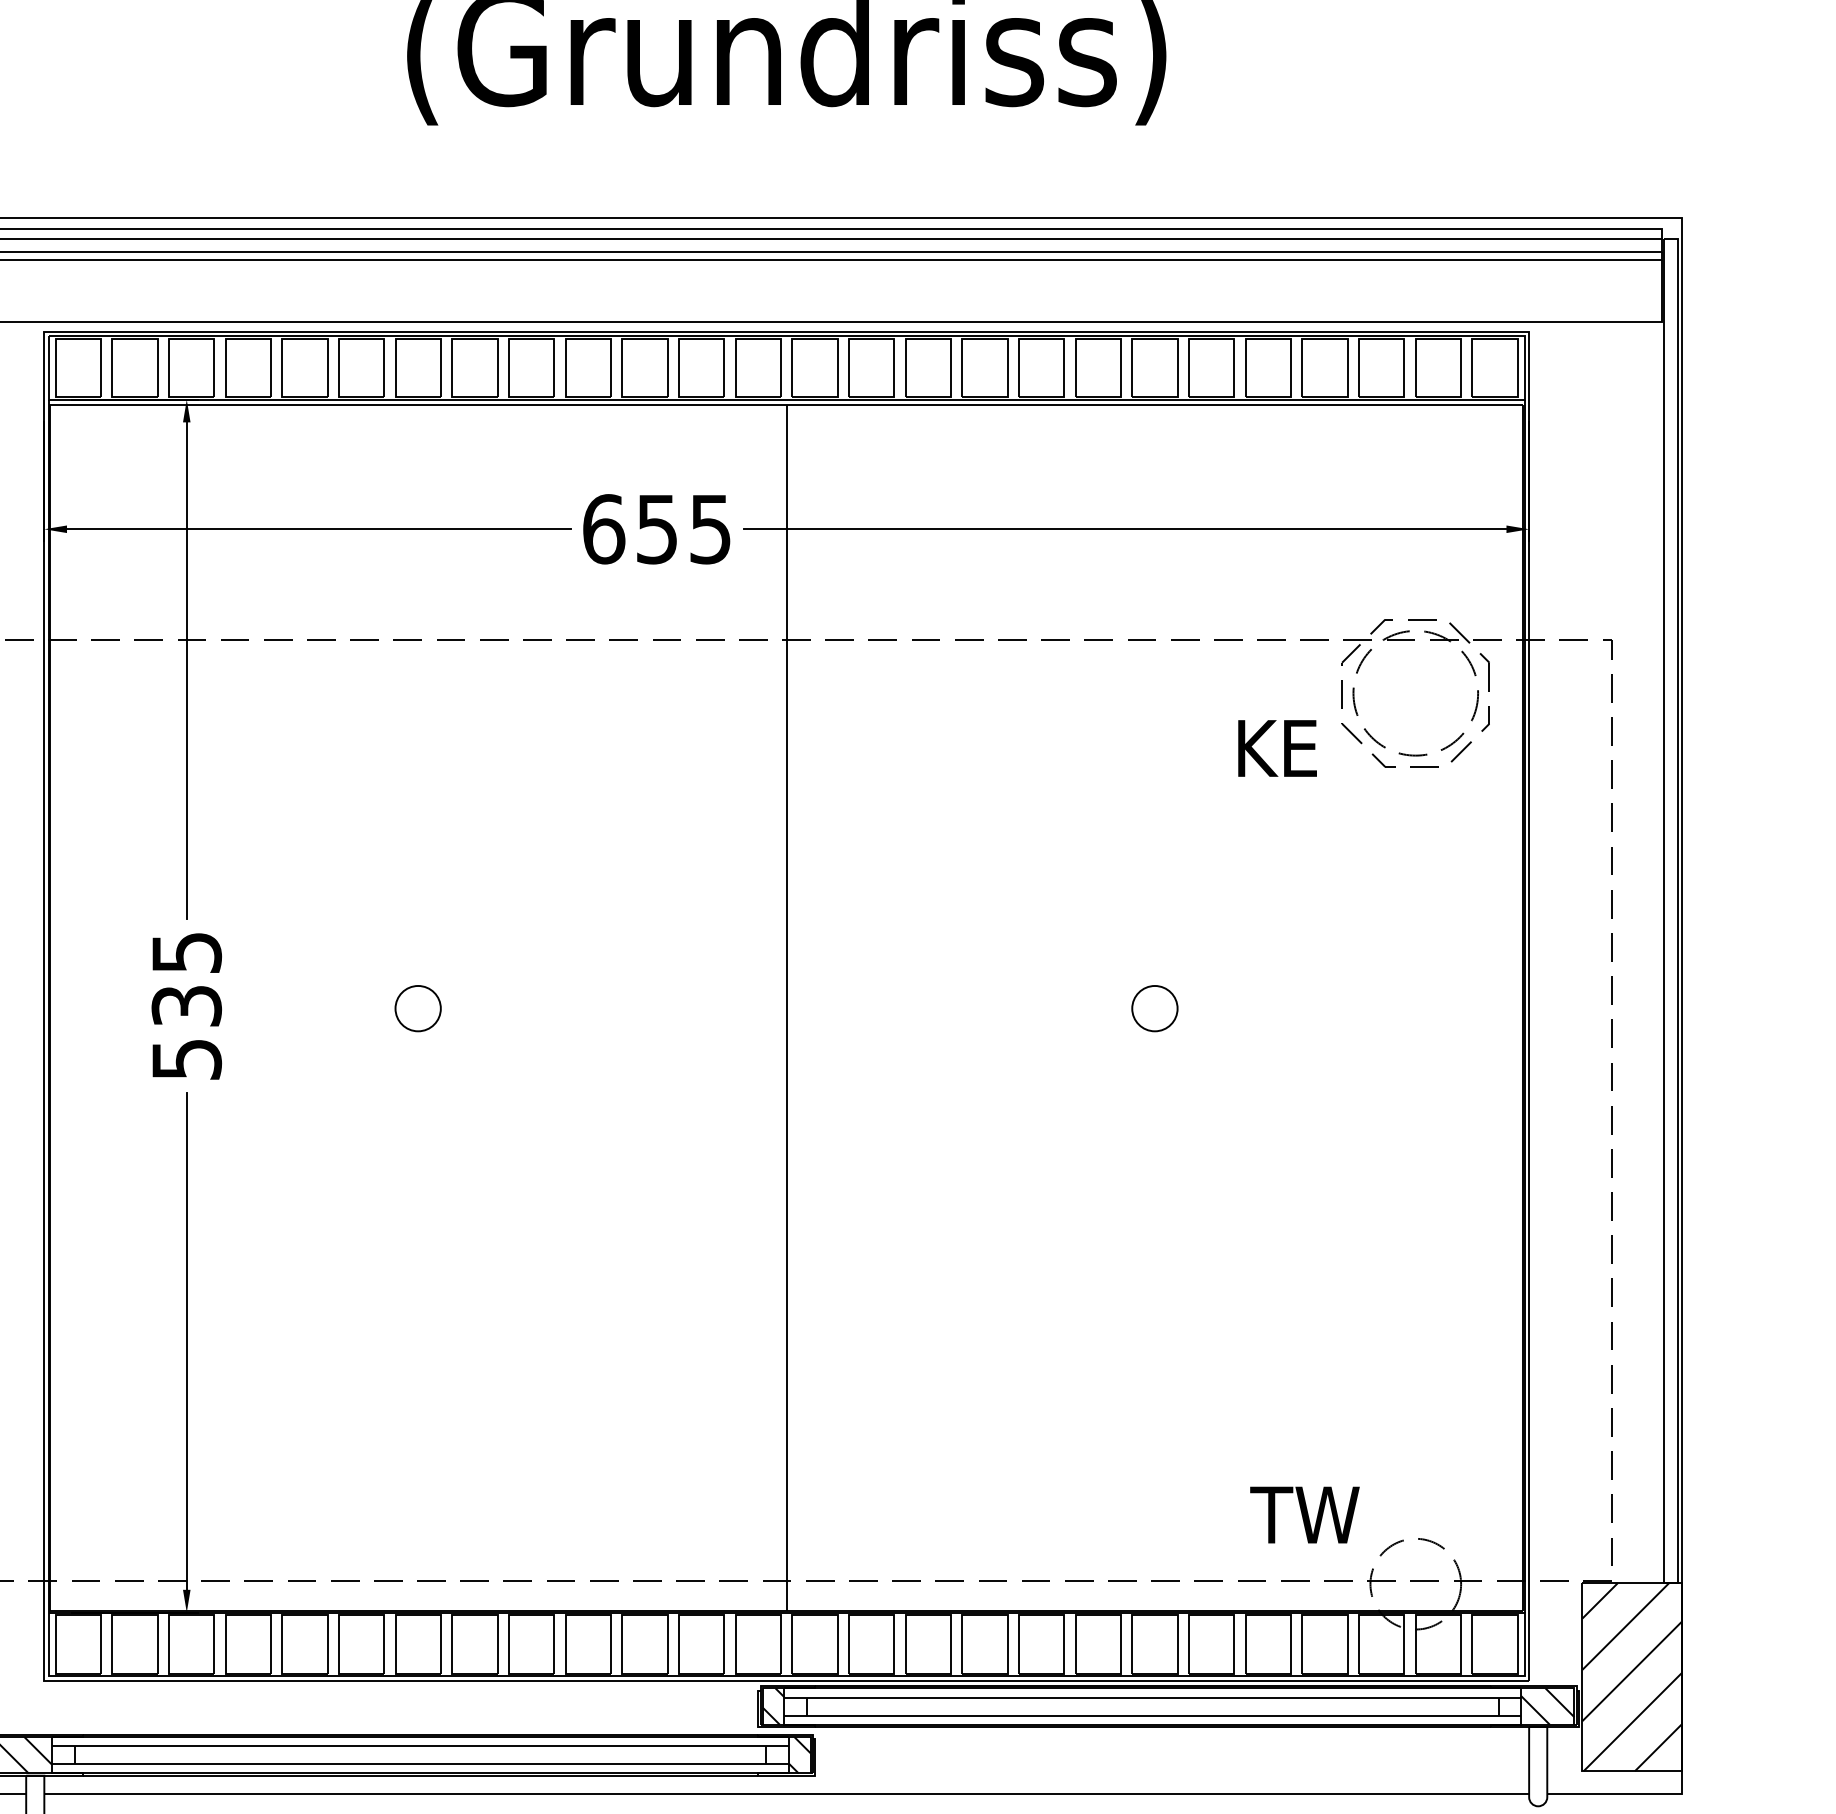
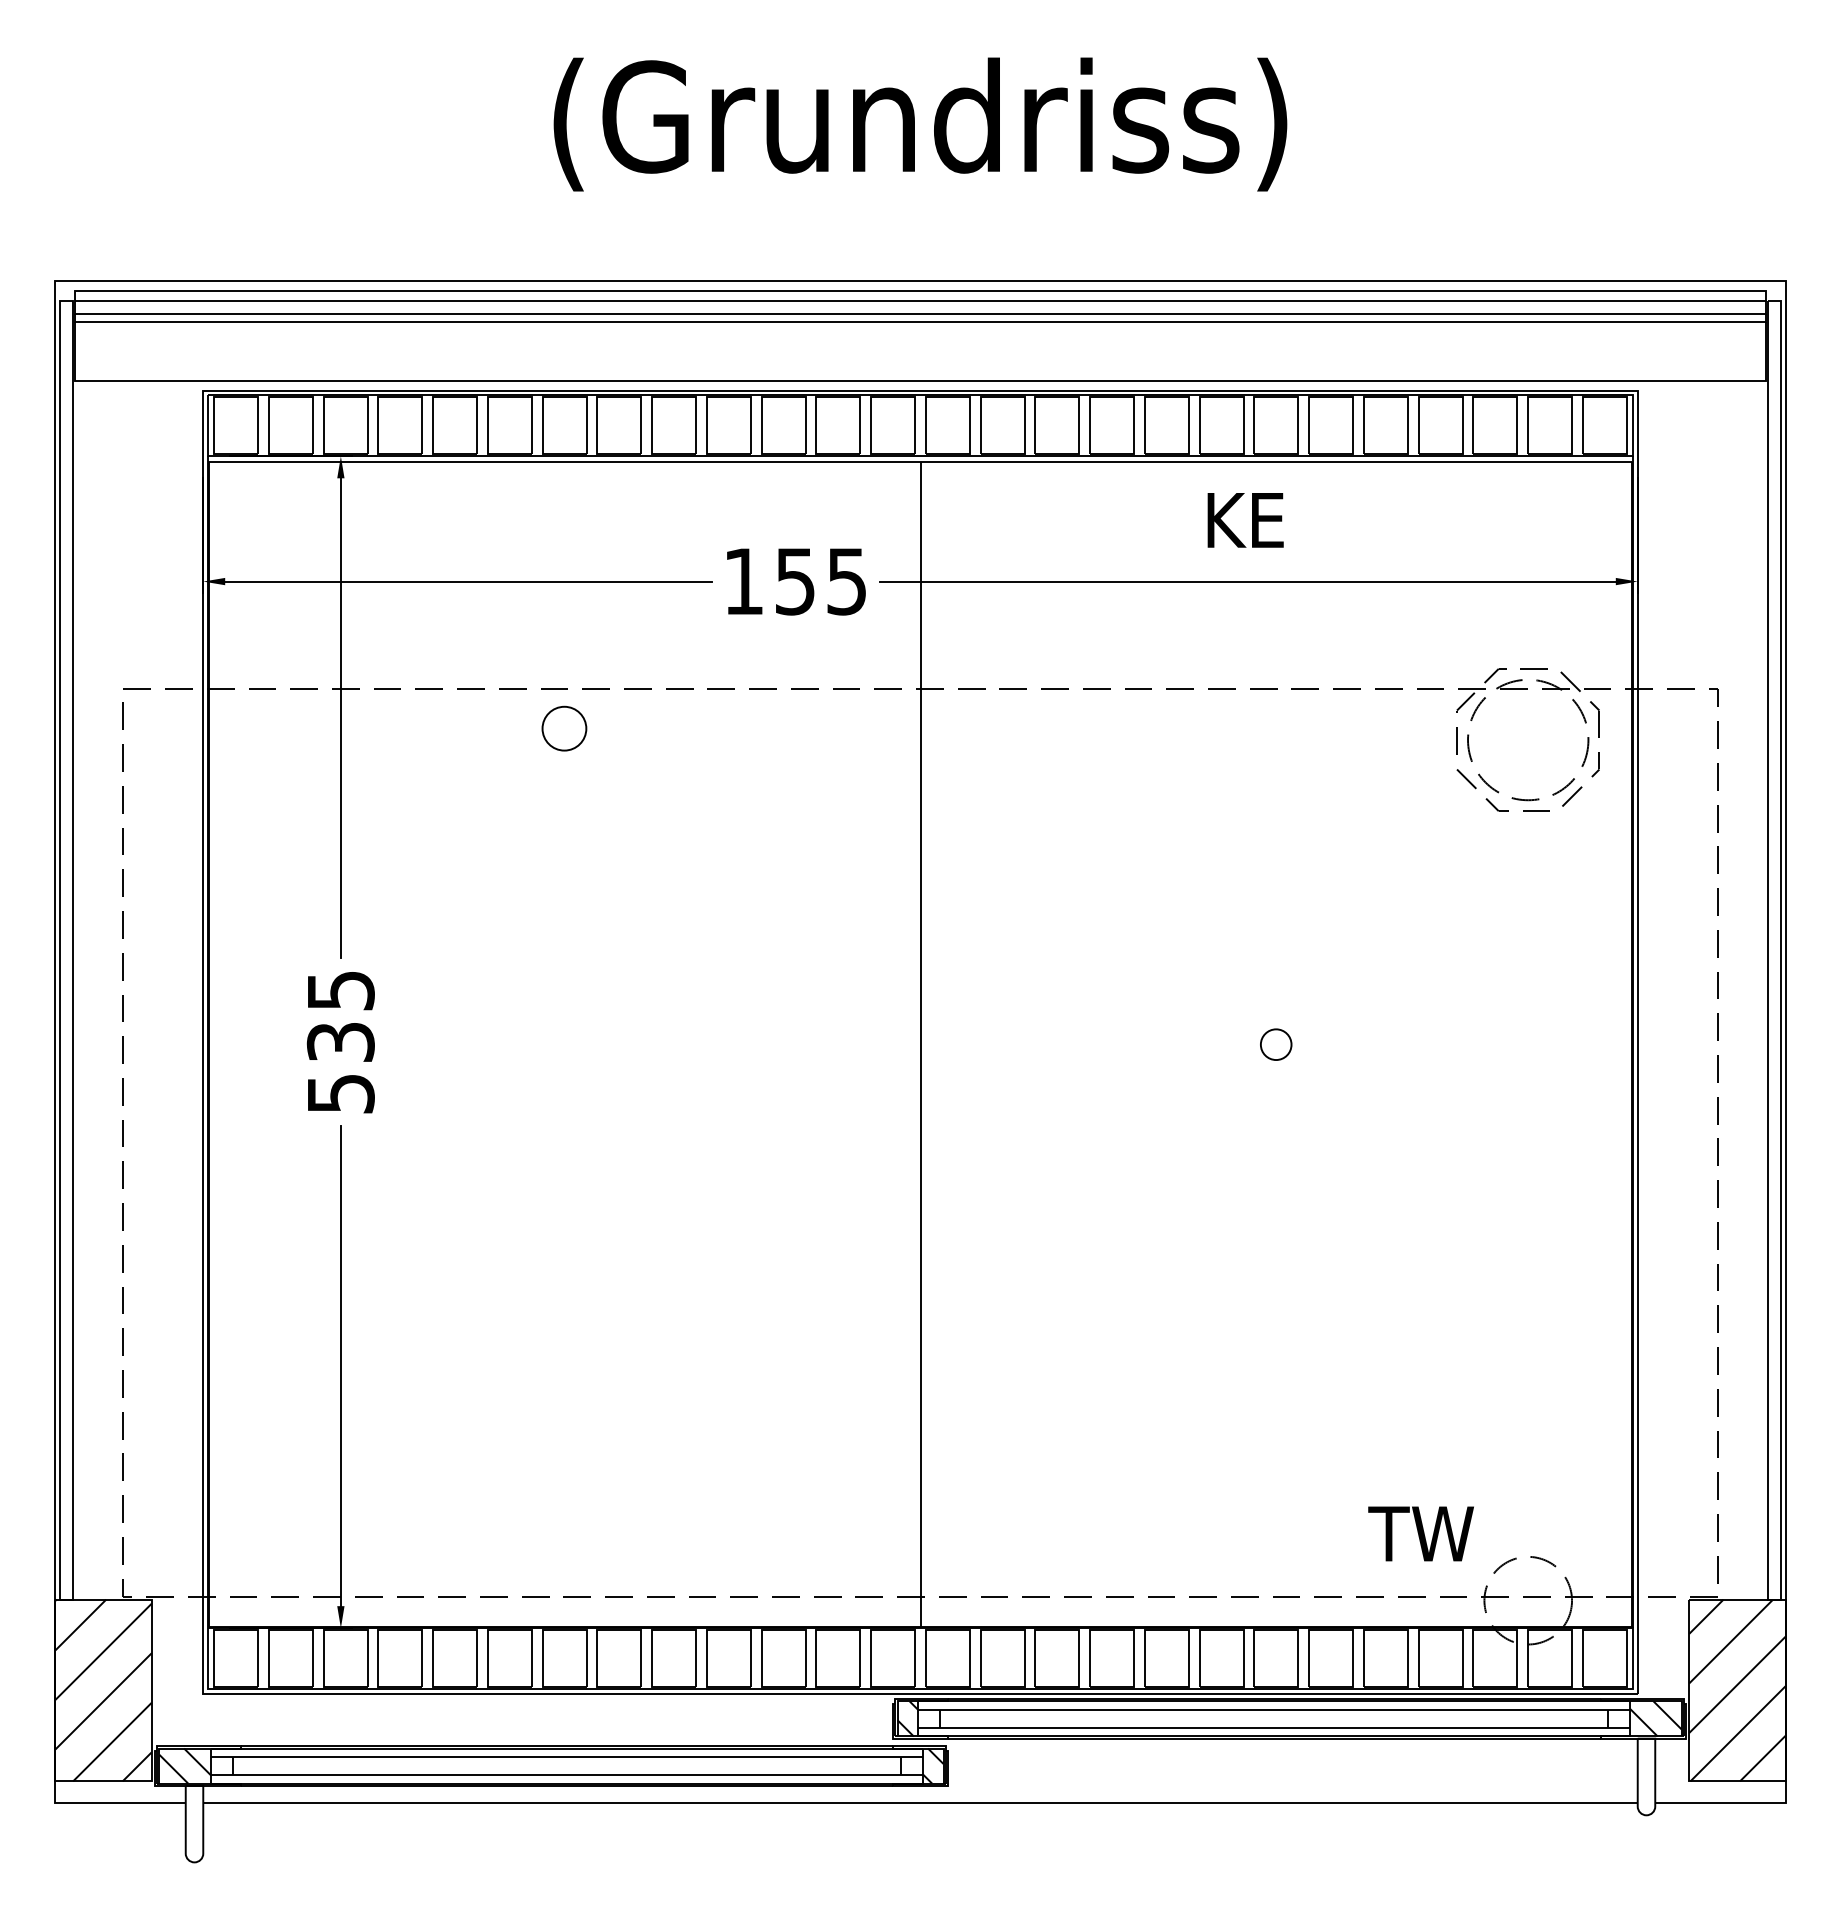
text: (604, 529) -> (744, 581), 655 -> 155
text: (1277, 748) -> (1245, 520), moved
circle: (418, 1008) -> (564, 728), moved
circle: (1155, 1008) -> (1276, 1044), size x0.7

